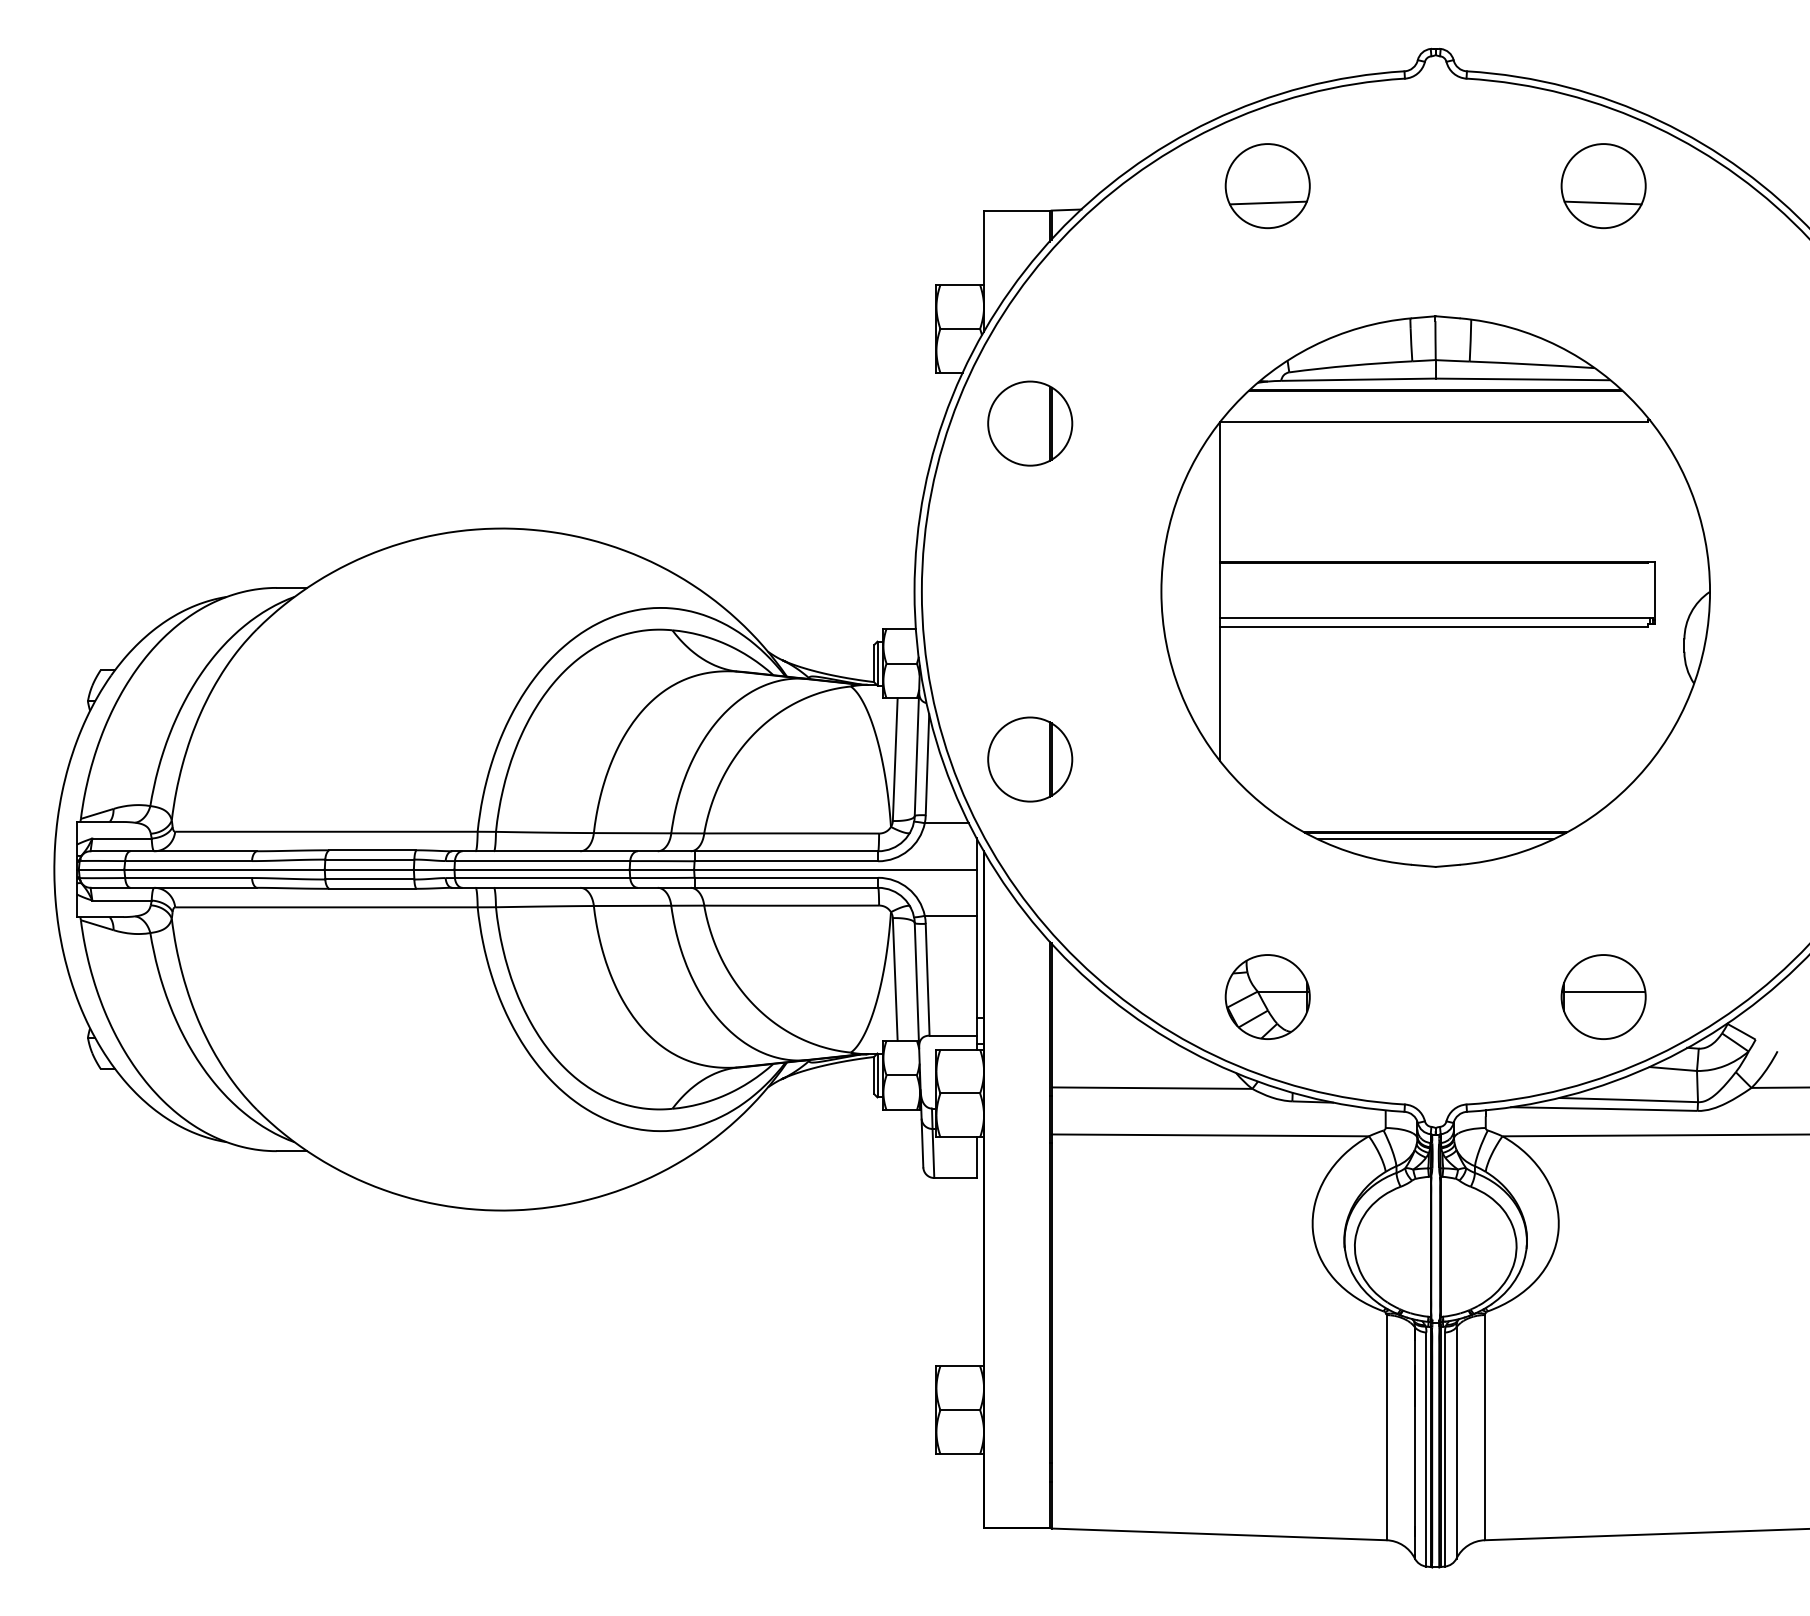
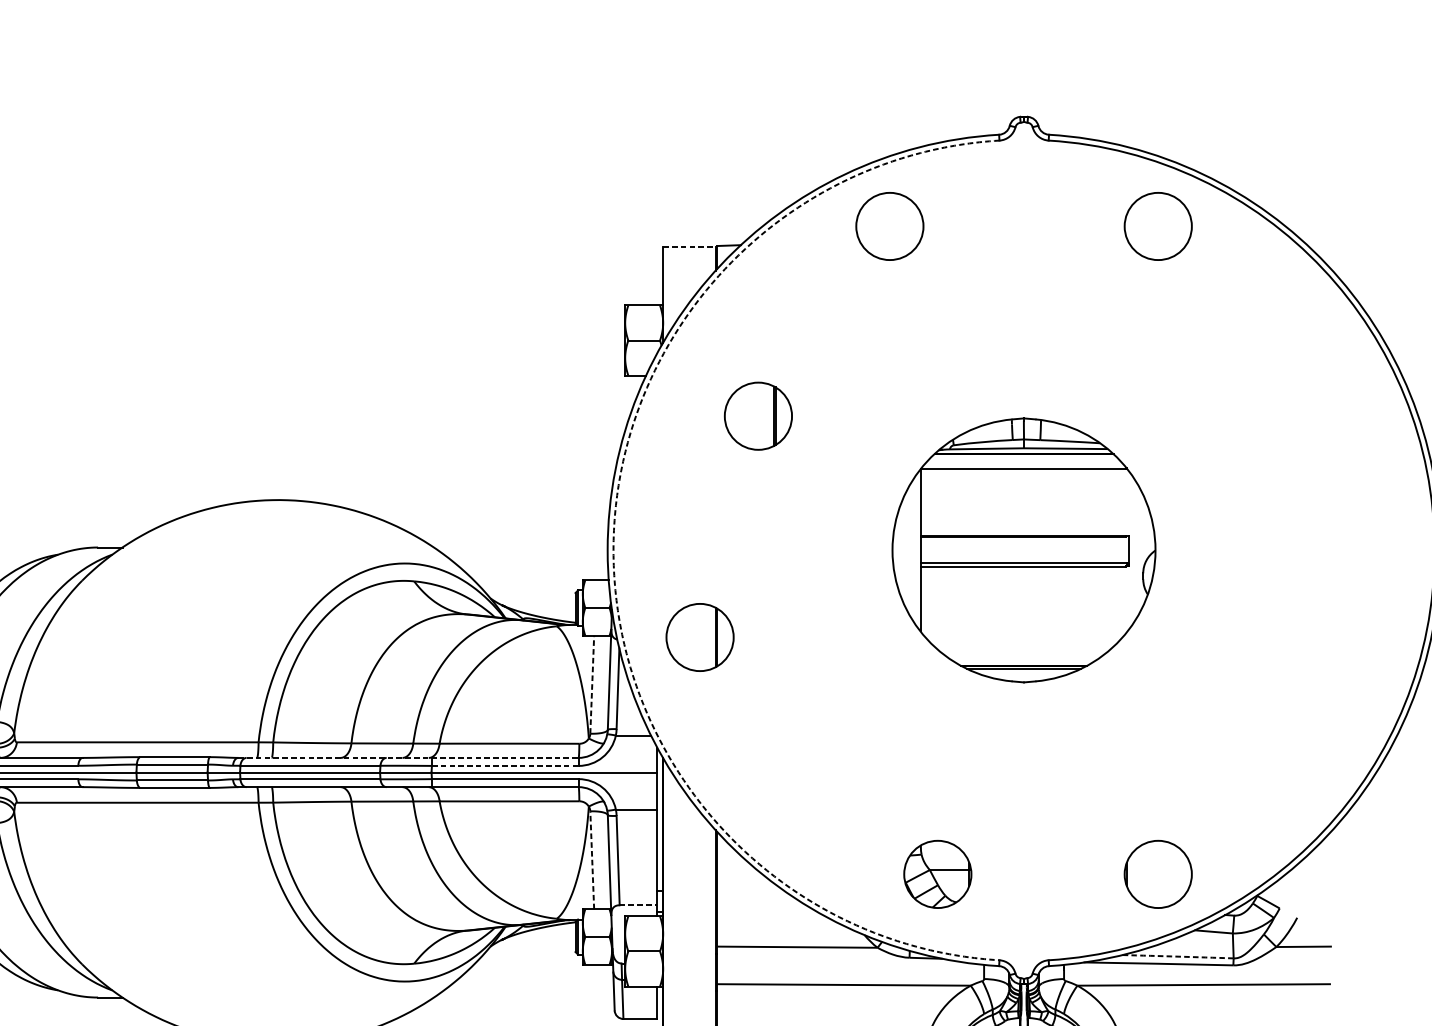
line: (1267, 202) -> (889, 239), removed
line: (1602, 202) -> (1157, 239), removed
line: (1016, 211) -> (689, 246), solid -> dashed
part: (1030, 423) -> (758, 416), moved
arc: (921, 591) -> (613, 550), solid -> dashed
part: (1435, 591) -> (1023, 550), size x0.6
line: (895, 759) -> (592, 684), solid -> dashed
part: (1030, 759) -> (700, 637), moved
line: (665, 851) -> (408, 758), solid -> dashed
line: (786, 861) -> (505, 766), solid -> dashed
line: (895, 978) -> (592, 859), solid -> dashed
line: (1603, 991) -> (1158, 869), removed
part: (1267, 996) -> (937, 873), moved
line: (953, 1035) -> (638, 905), solid -> dashed
arc: (1628, 1099) -> (1178, 956), solid -> dashed

